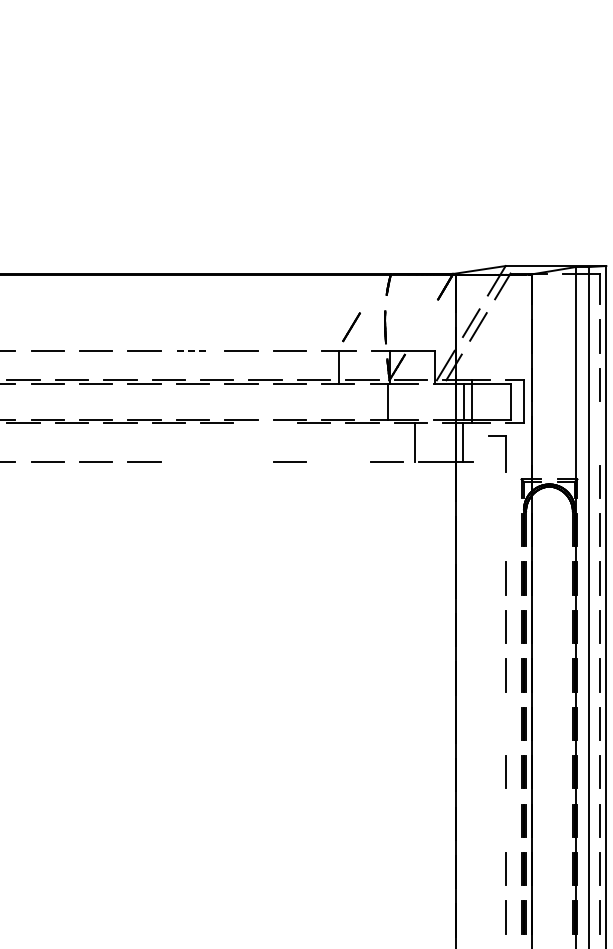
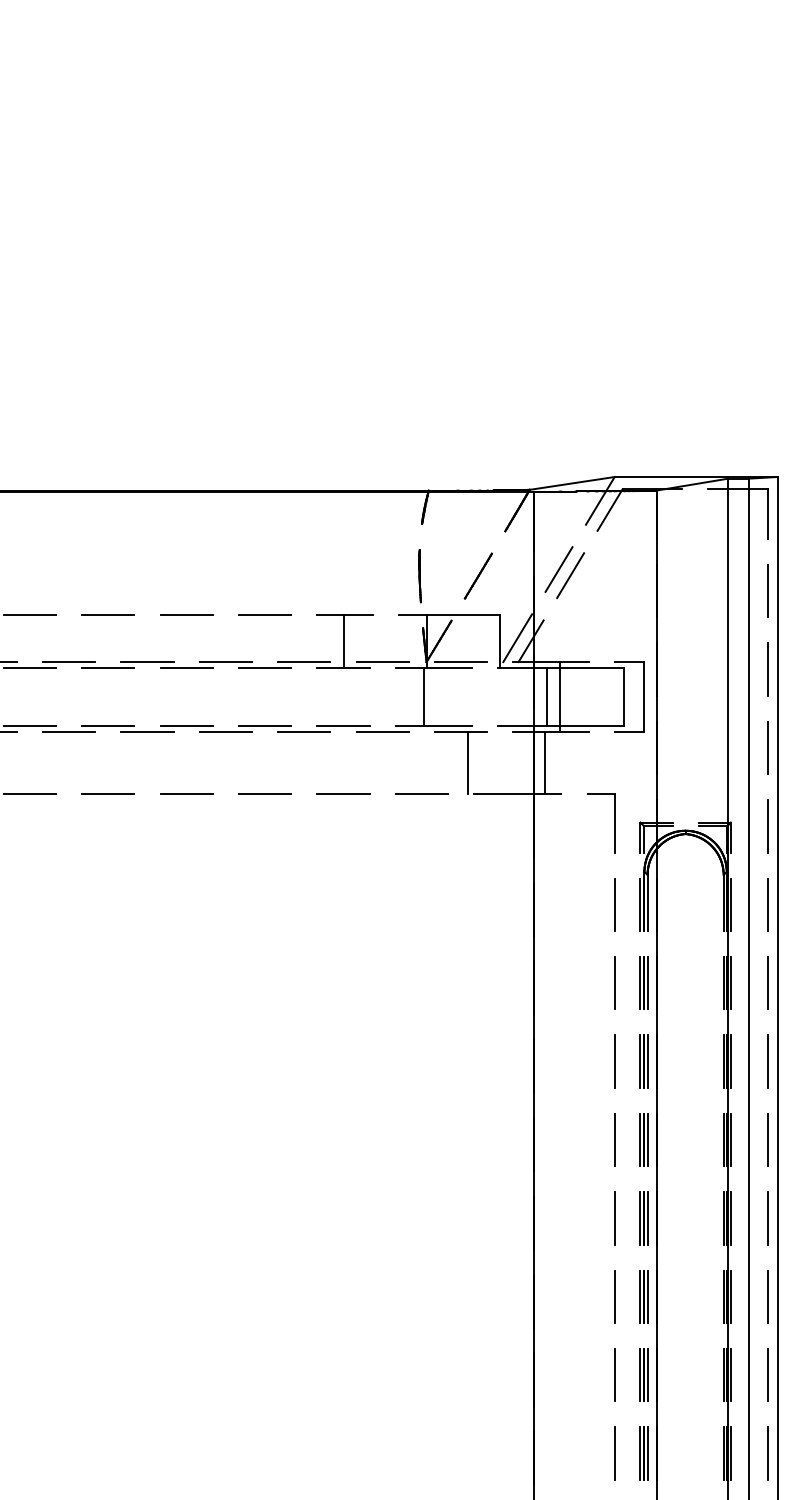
line: (351, 327) -> (478, 576), moved
line: (193, 351) -> (109, 615), dashed -> solid
line: (265, 423) -> (225, 732), added
line: (600, 433) -> (768, 748), added
part: (505, 453) -> (614, 822), moved
line: (192, 461) -> (107, 793), added
line: (241, 461) -> (186, 793), added
line: (337, 461) -> (342, 793), added
line: (506, 530) -> (616, 905), added
line: (505, 723) -> (614, 1217), added
line: (506, 820) -> (616, 1374), added

